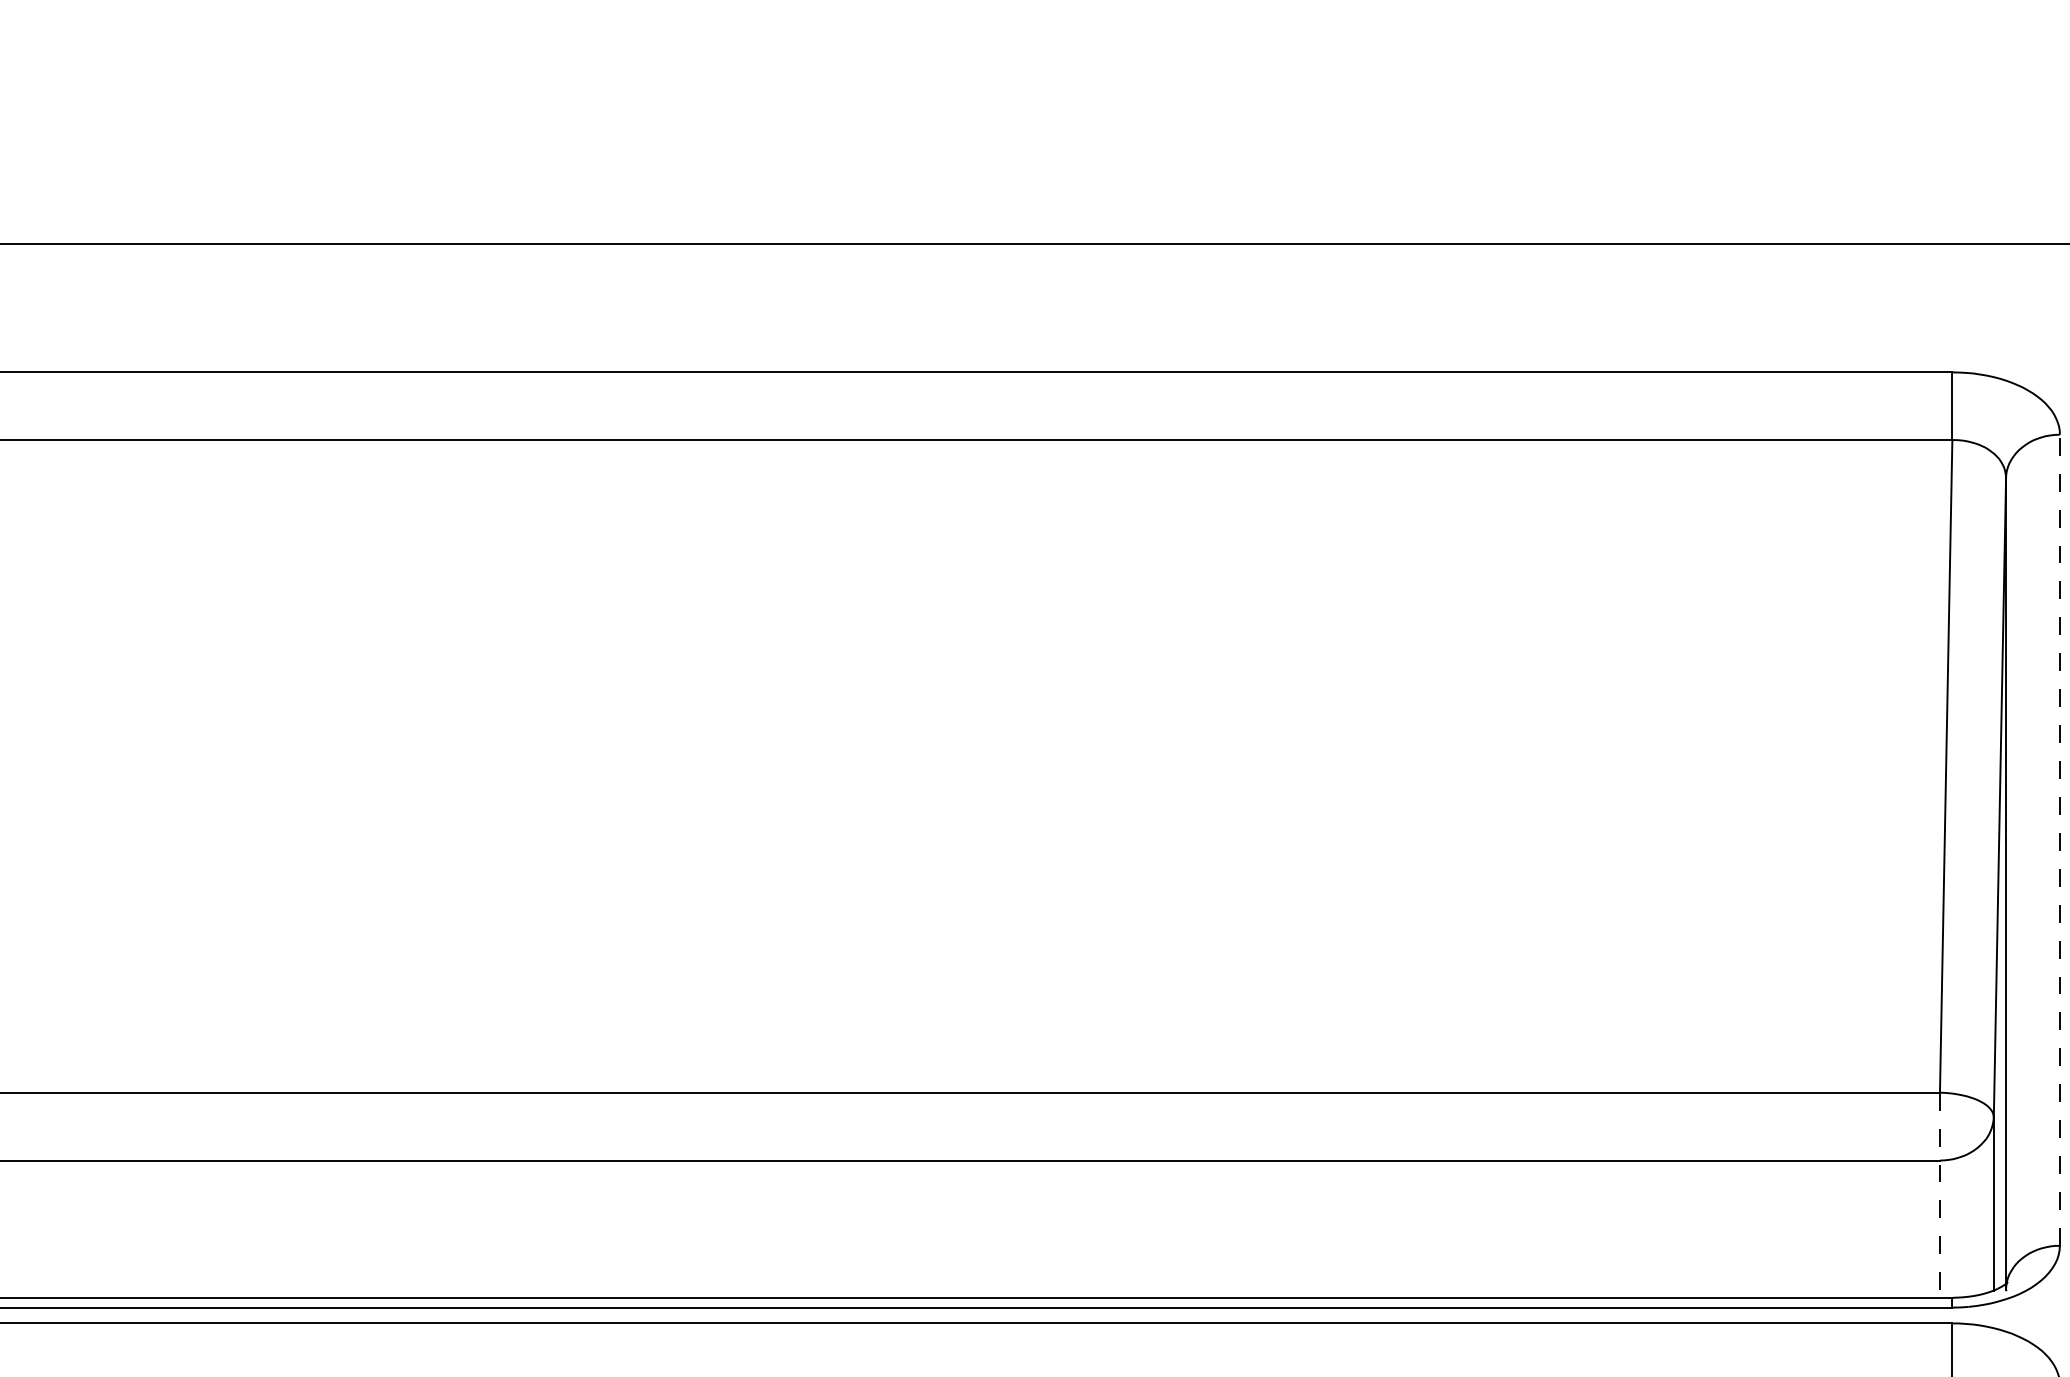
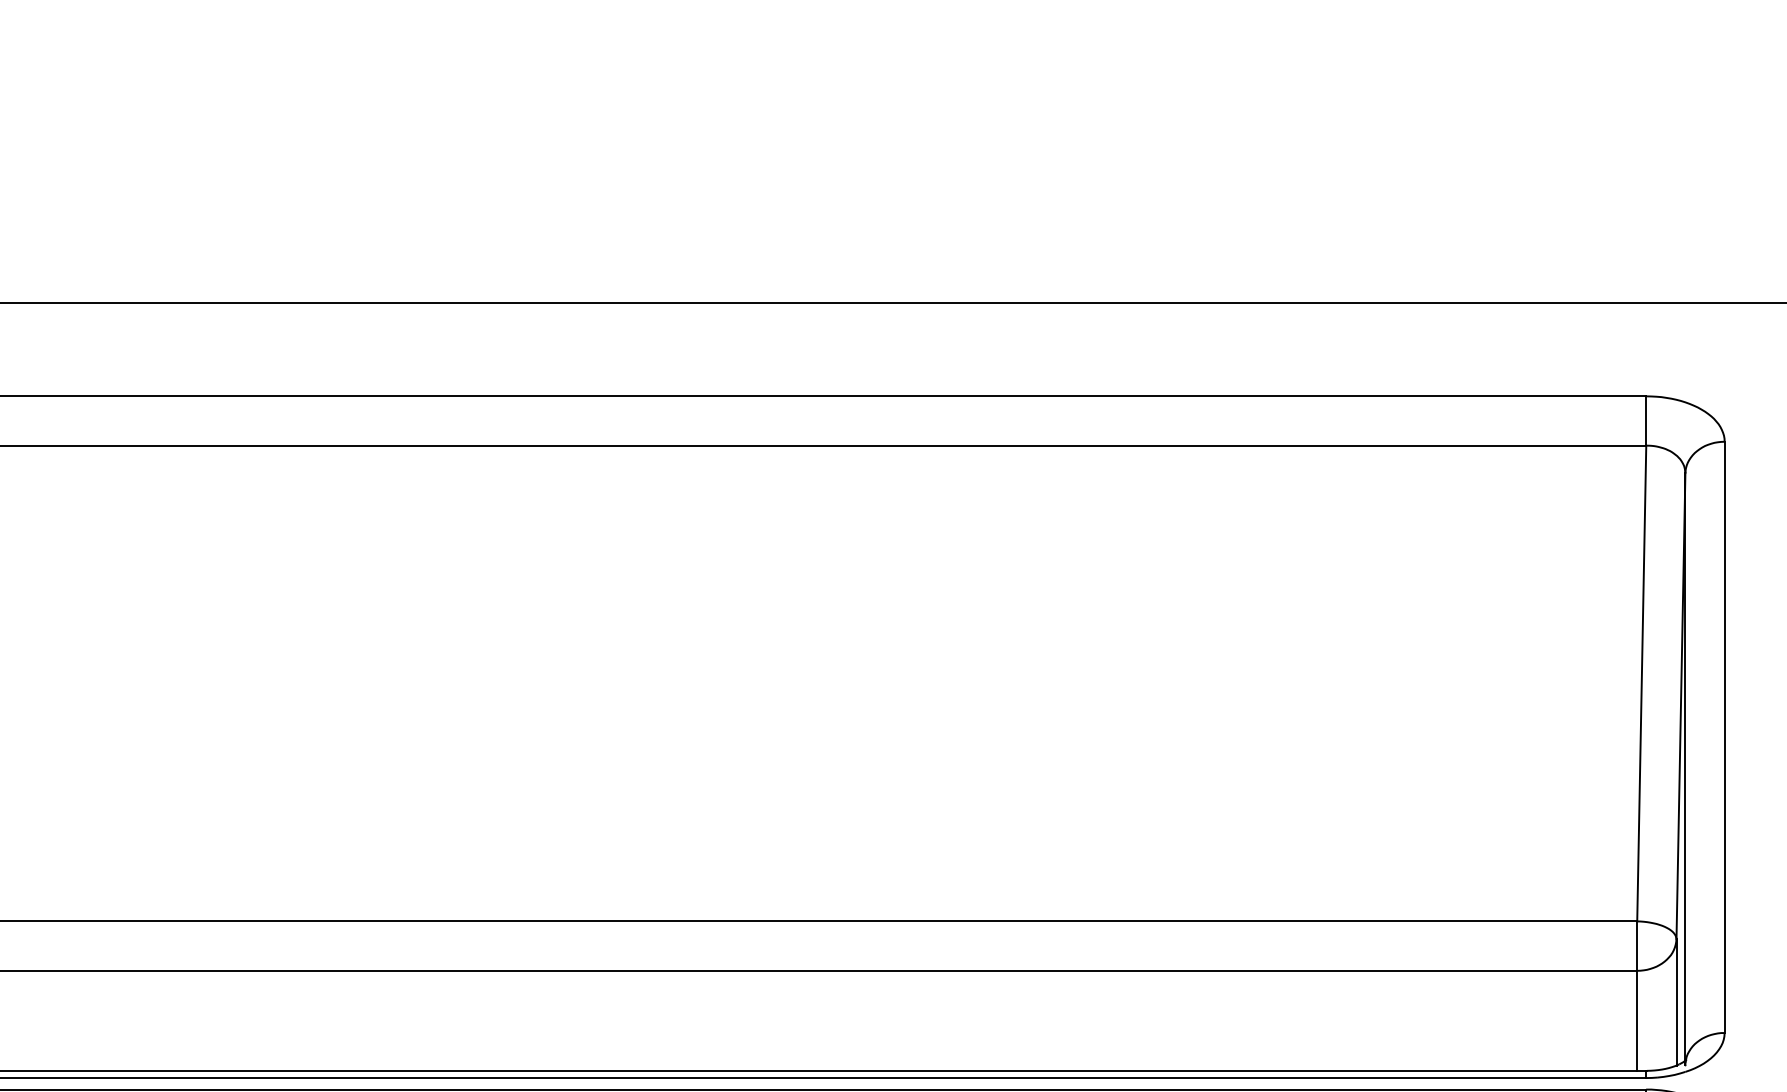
line: (2059, 840) -> (1724, 737), dashed -> solid
line: (1940, 1195) -> (1637, 996), dashed -> solid

